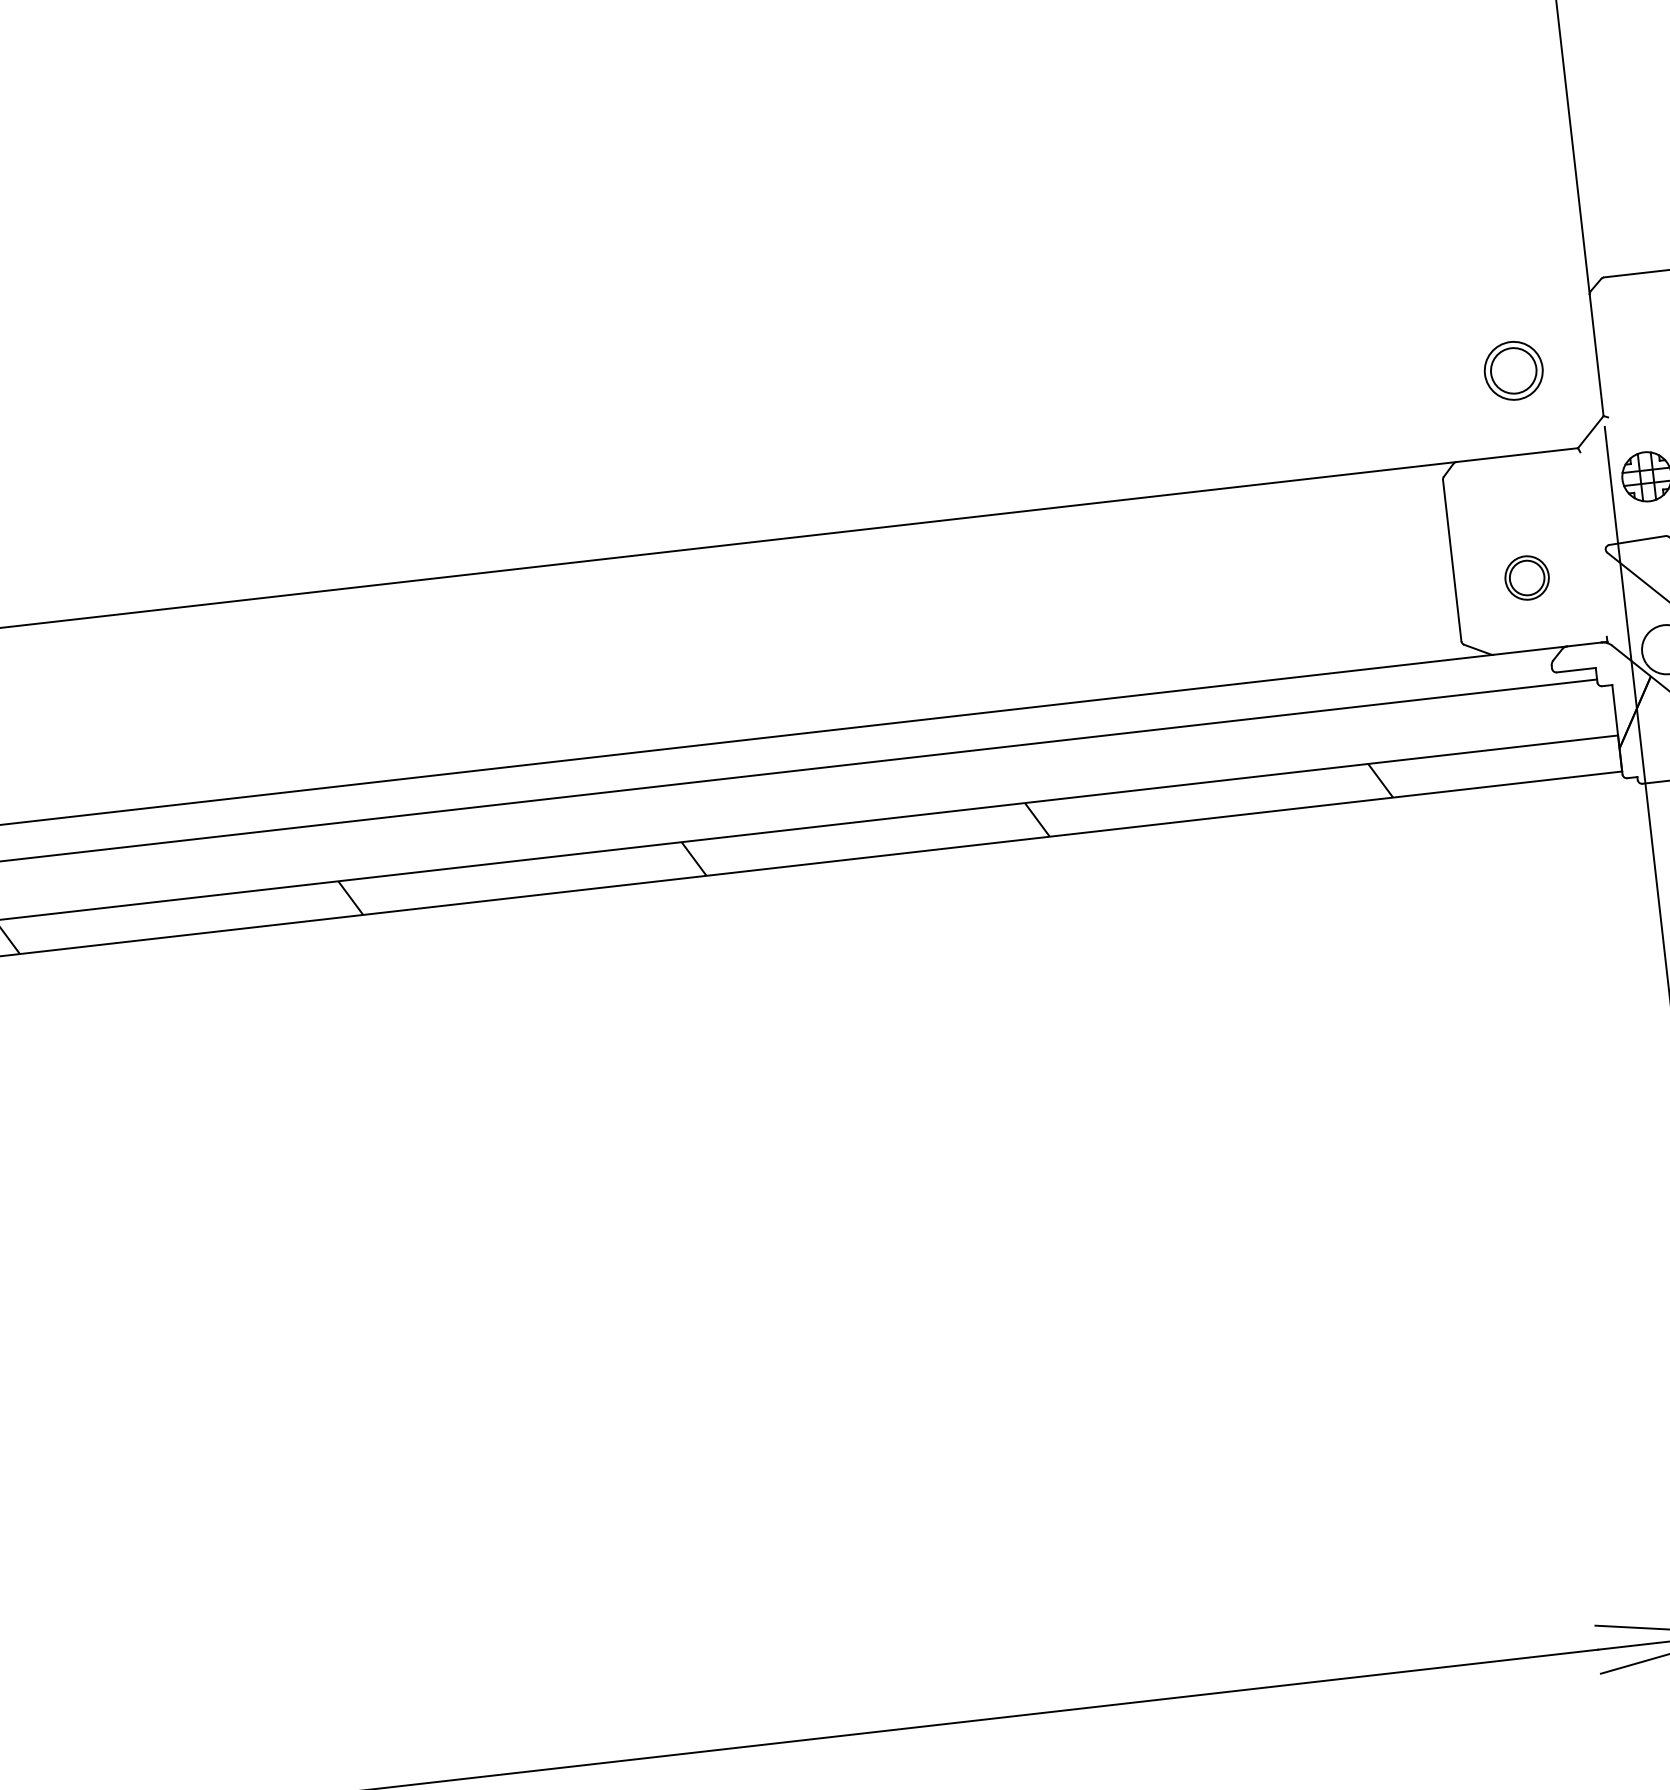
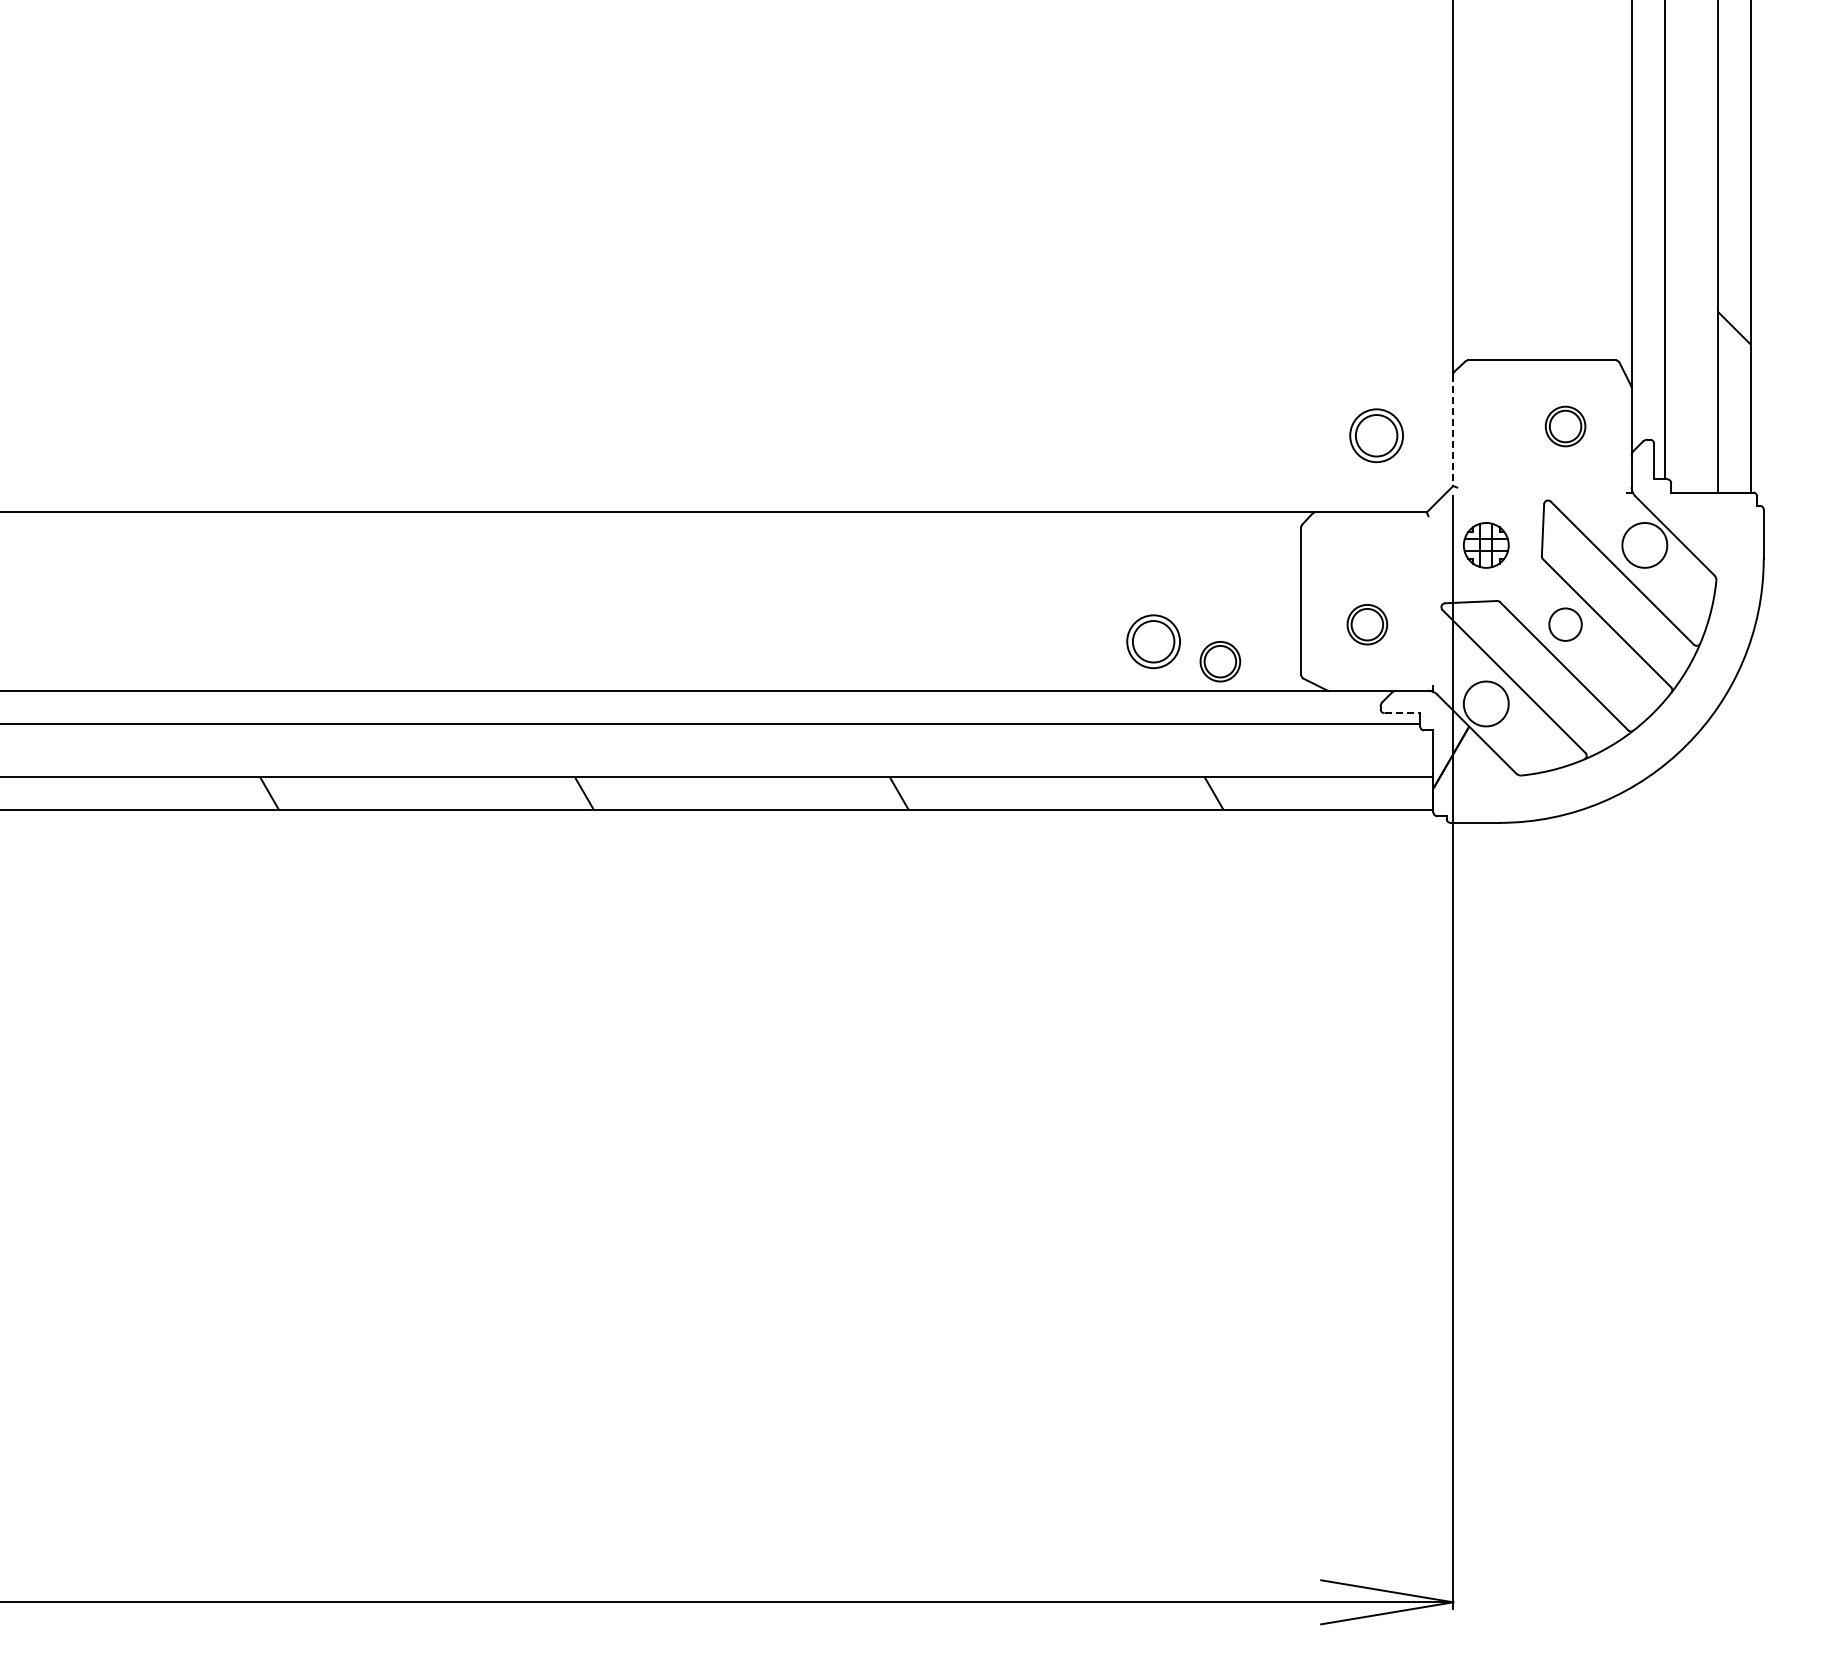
line: (1596, 355) -> (1453, 430), solid -> dashed
part: (1296, 622) -> (1153, 641), added
part: (1371, 636) -> (1220, 661), added
line: (1576, 670) -> (1402, 713), solid -> dashed

